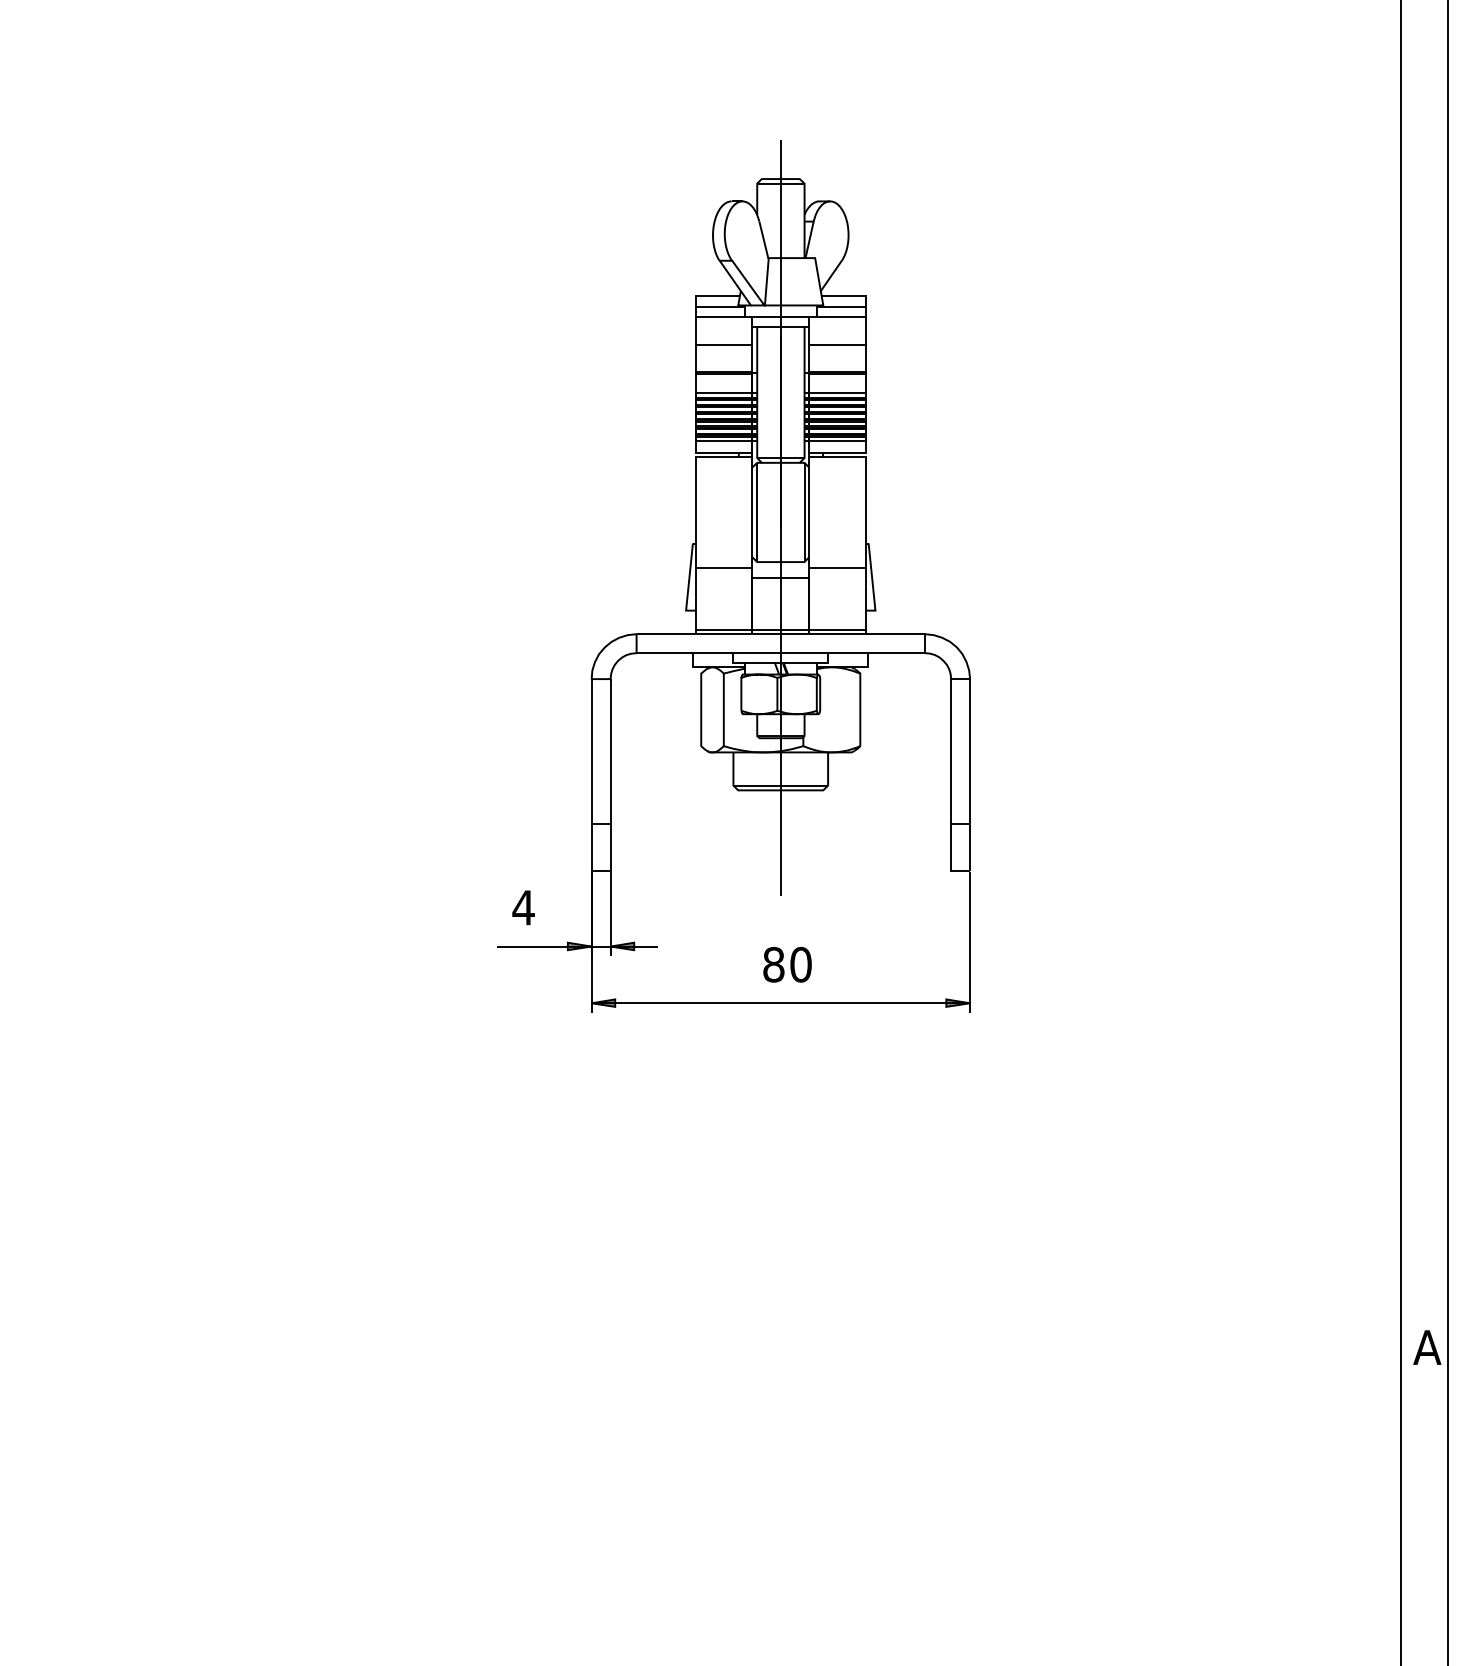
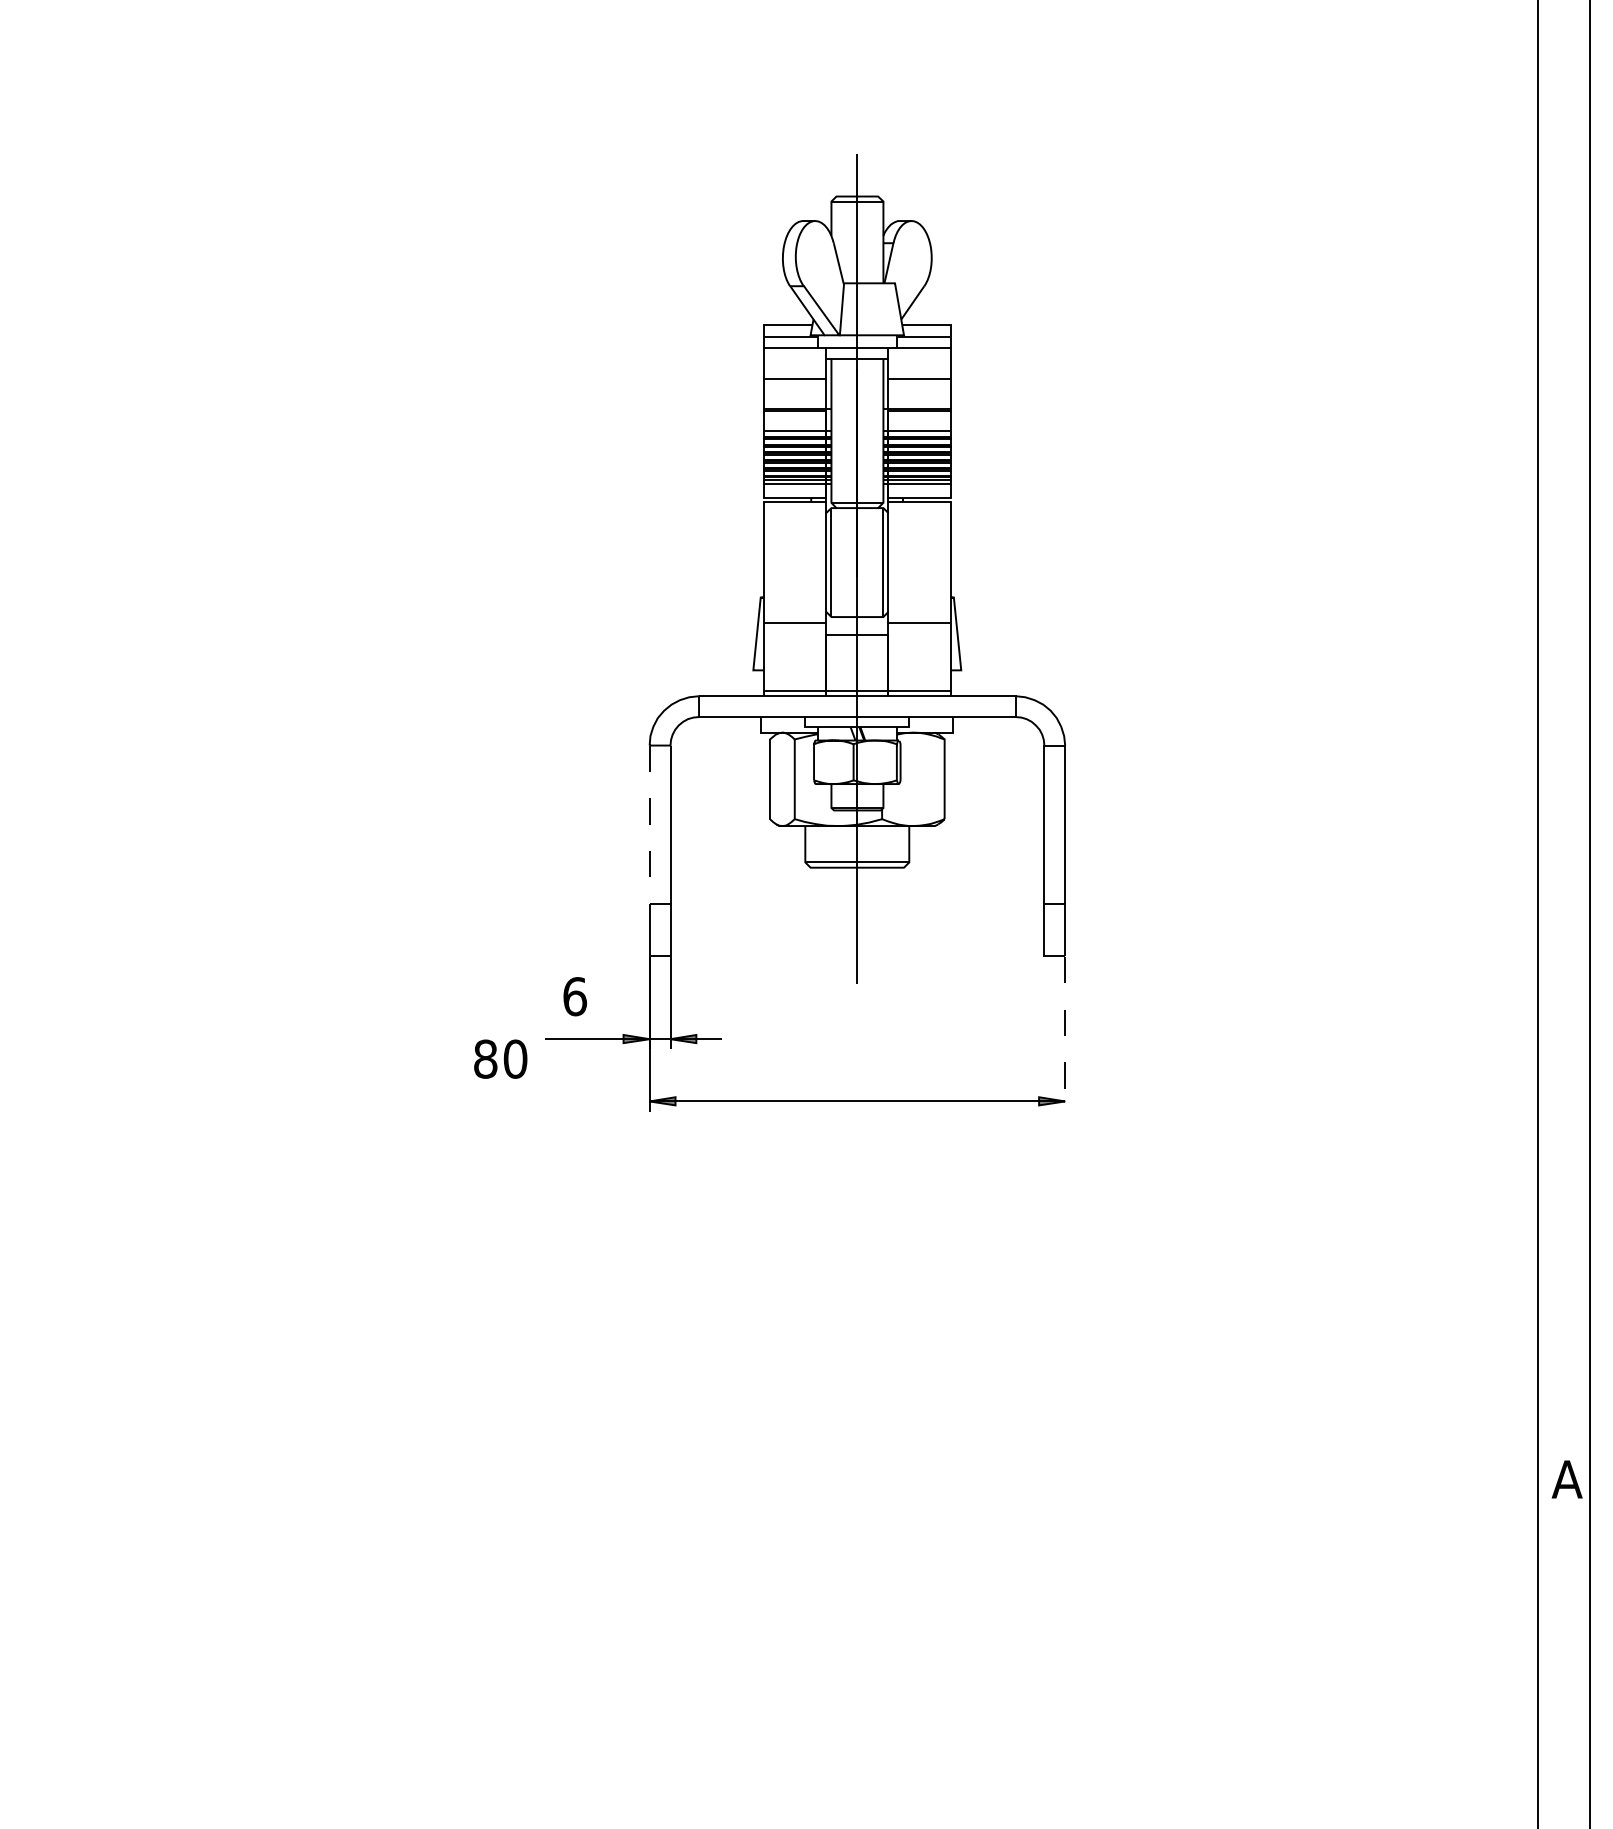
line: (591, 751) -> (649, 825), solid -> dashed
text: (523, 907) -> (574, 996), 4 -> 6
line: (970, 942) -> (1065, 1034), solid -> dashed
text: (787, 964) -> (500, 1058), moved

